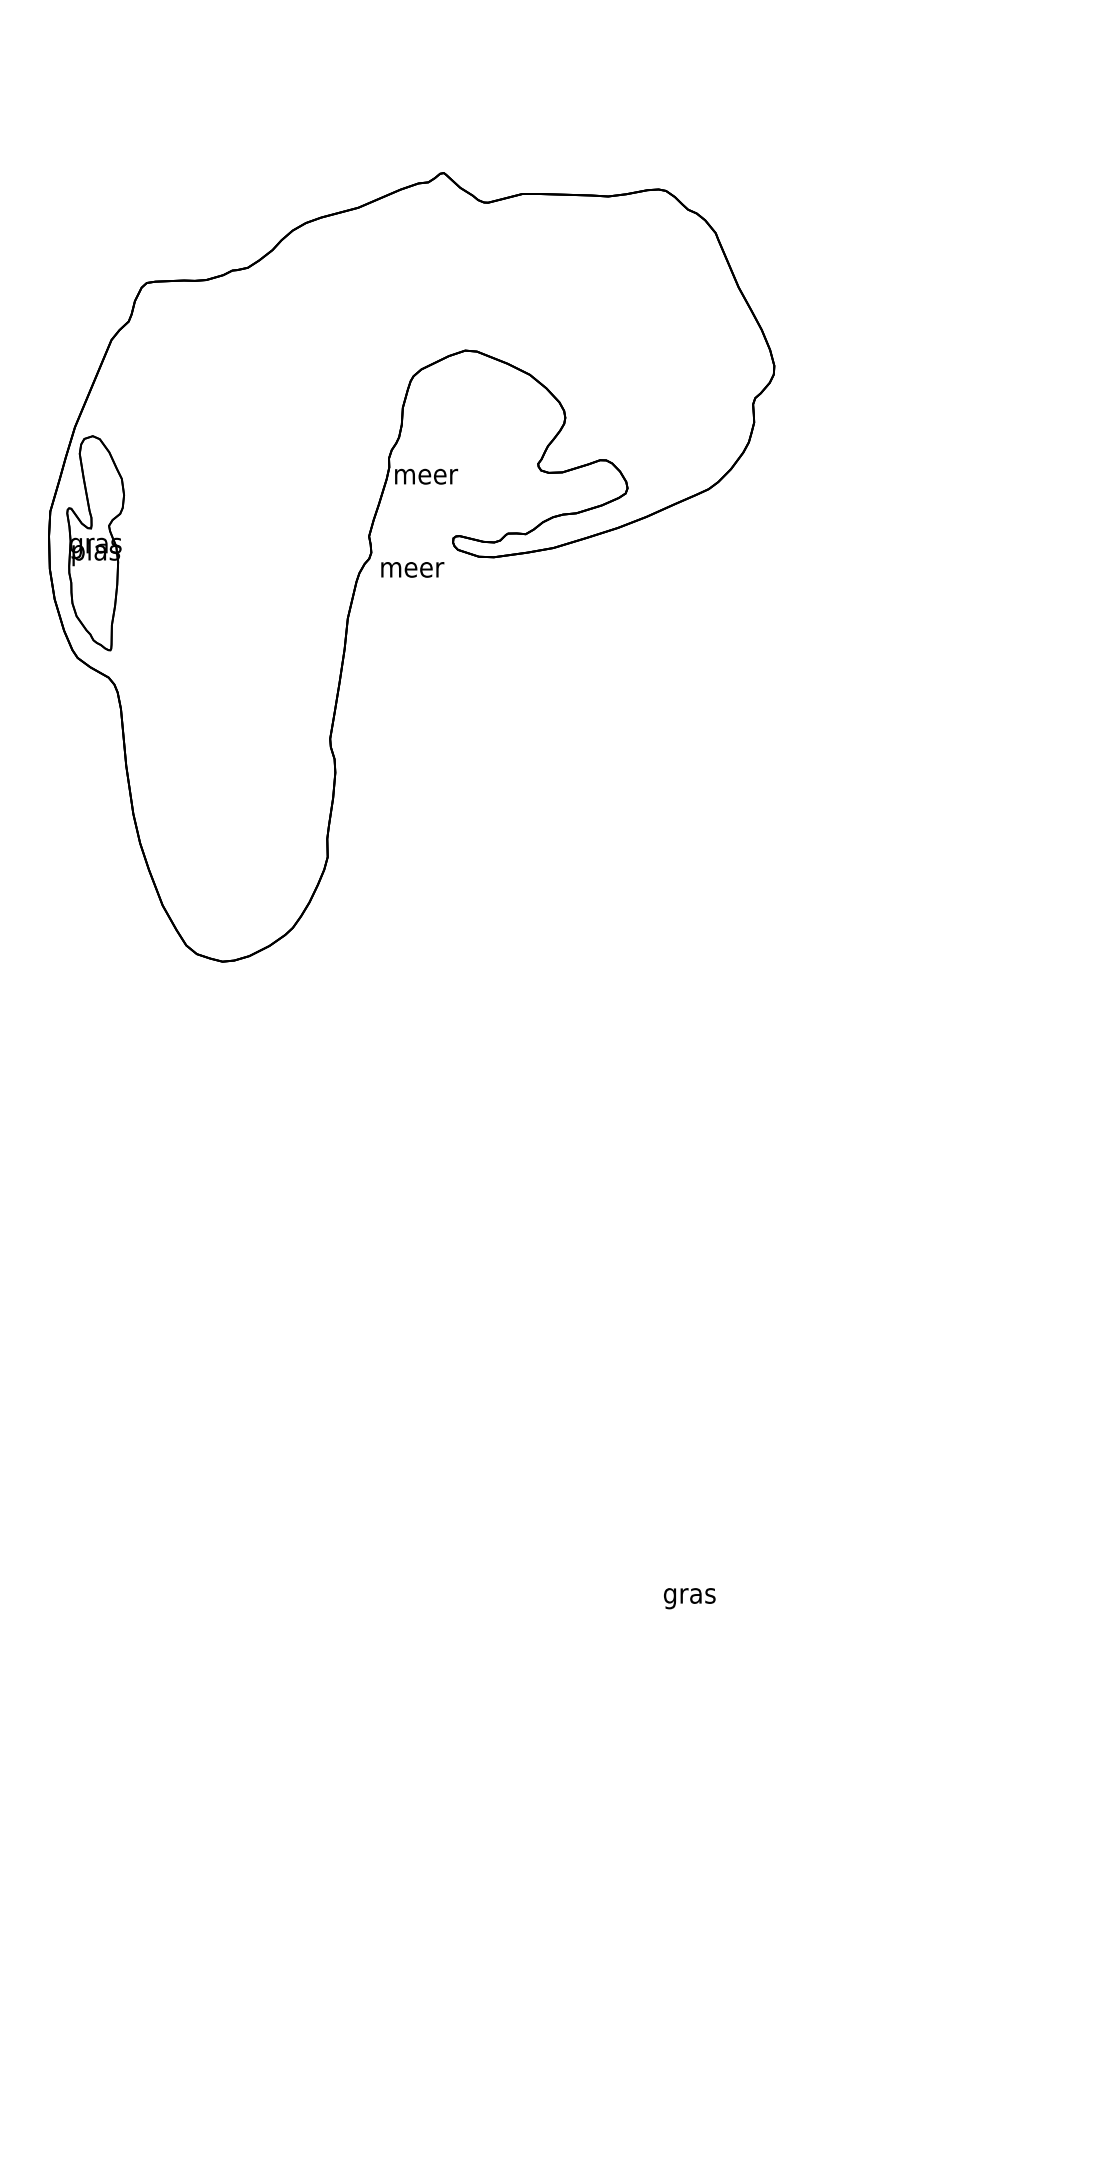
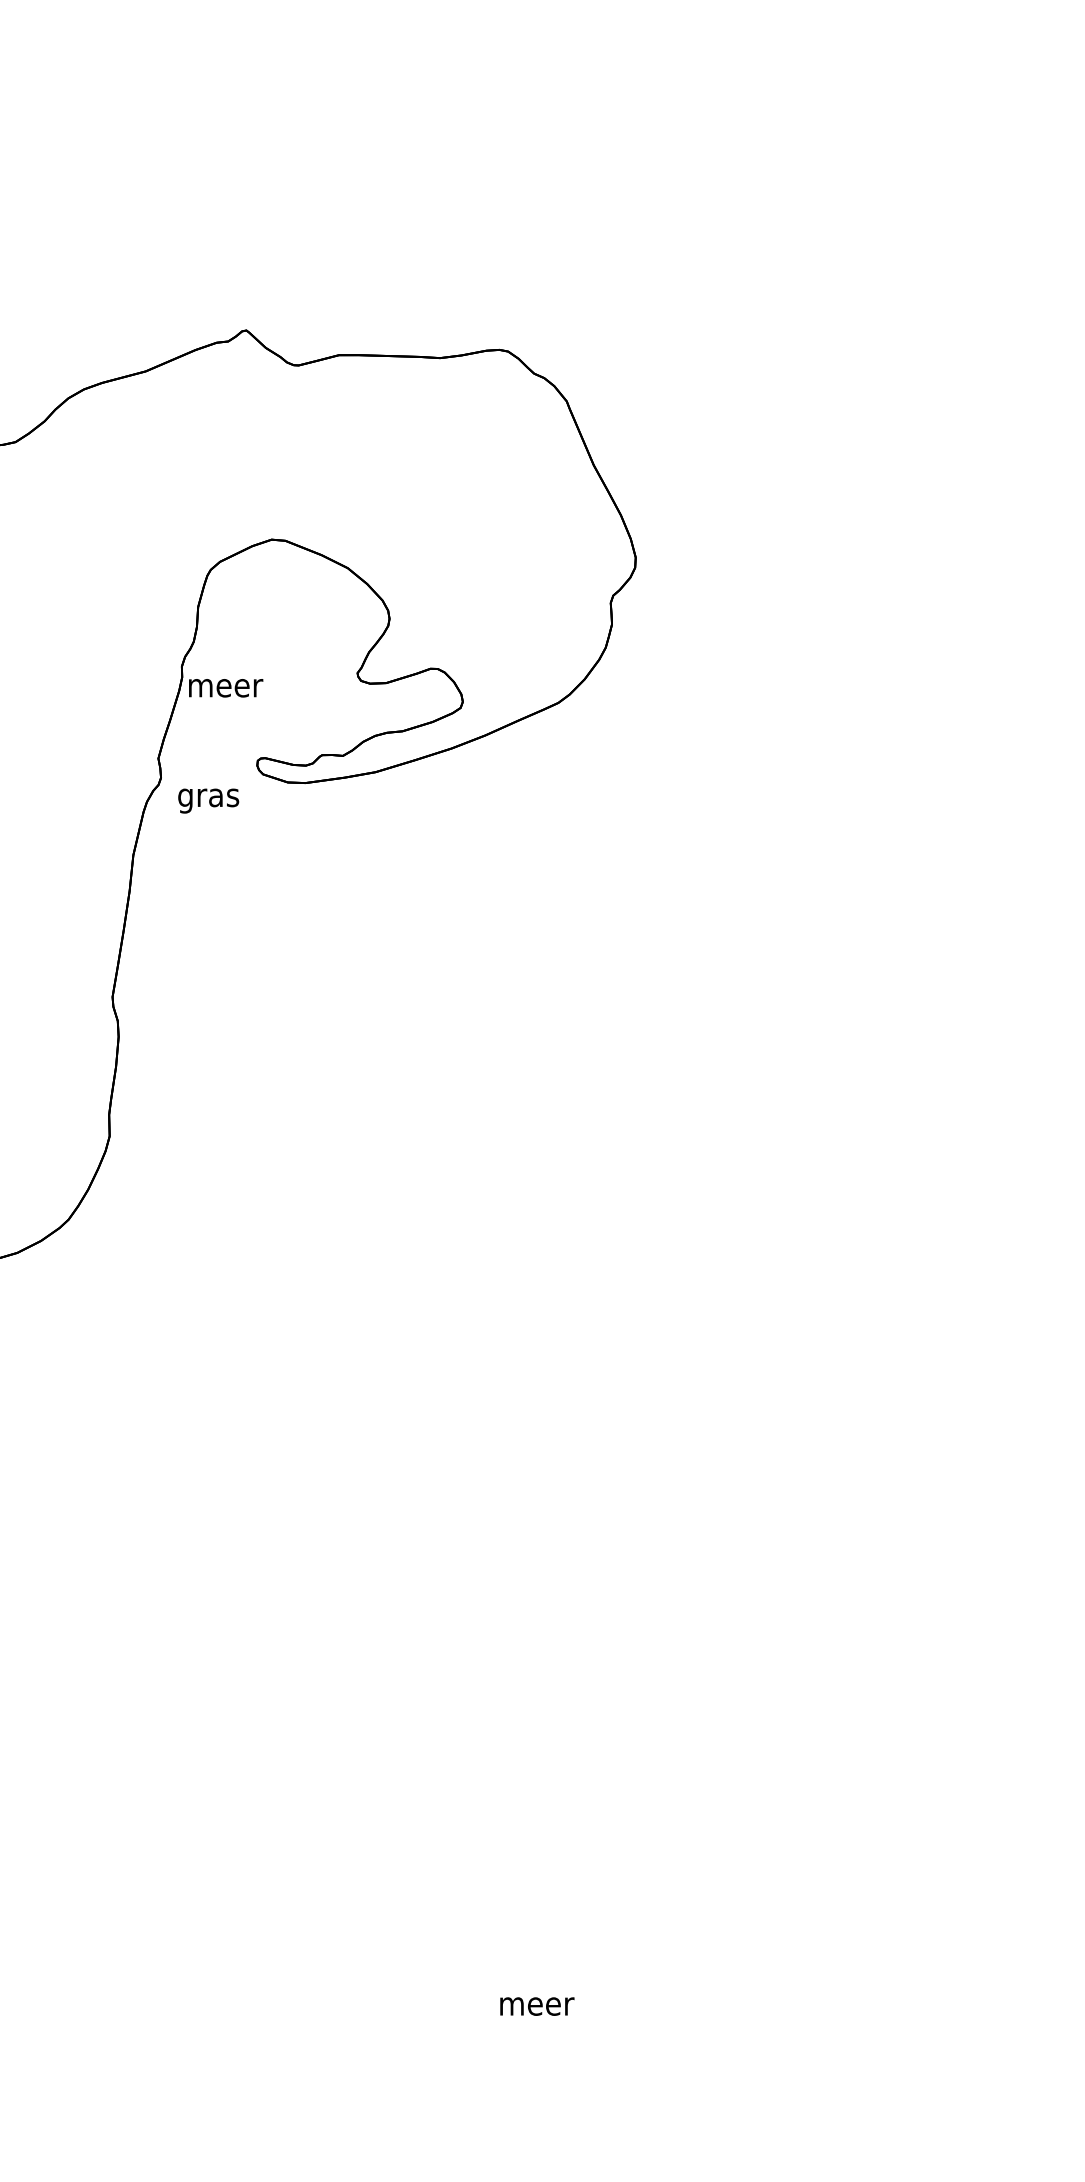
text: (412, 572) -> (209, 801), meer -> gras
text: (690, 1598) -> (537, 2009), gras -> meer

